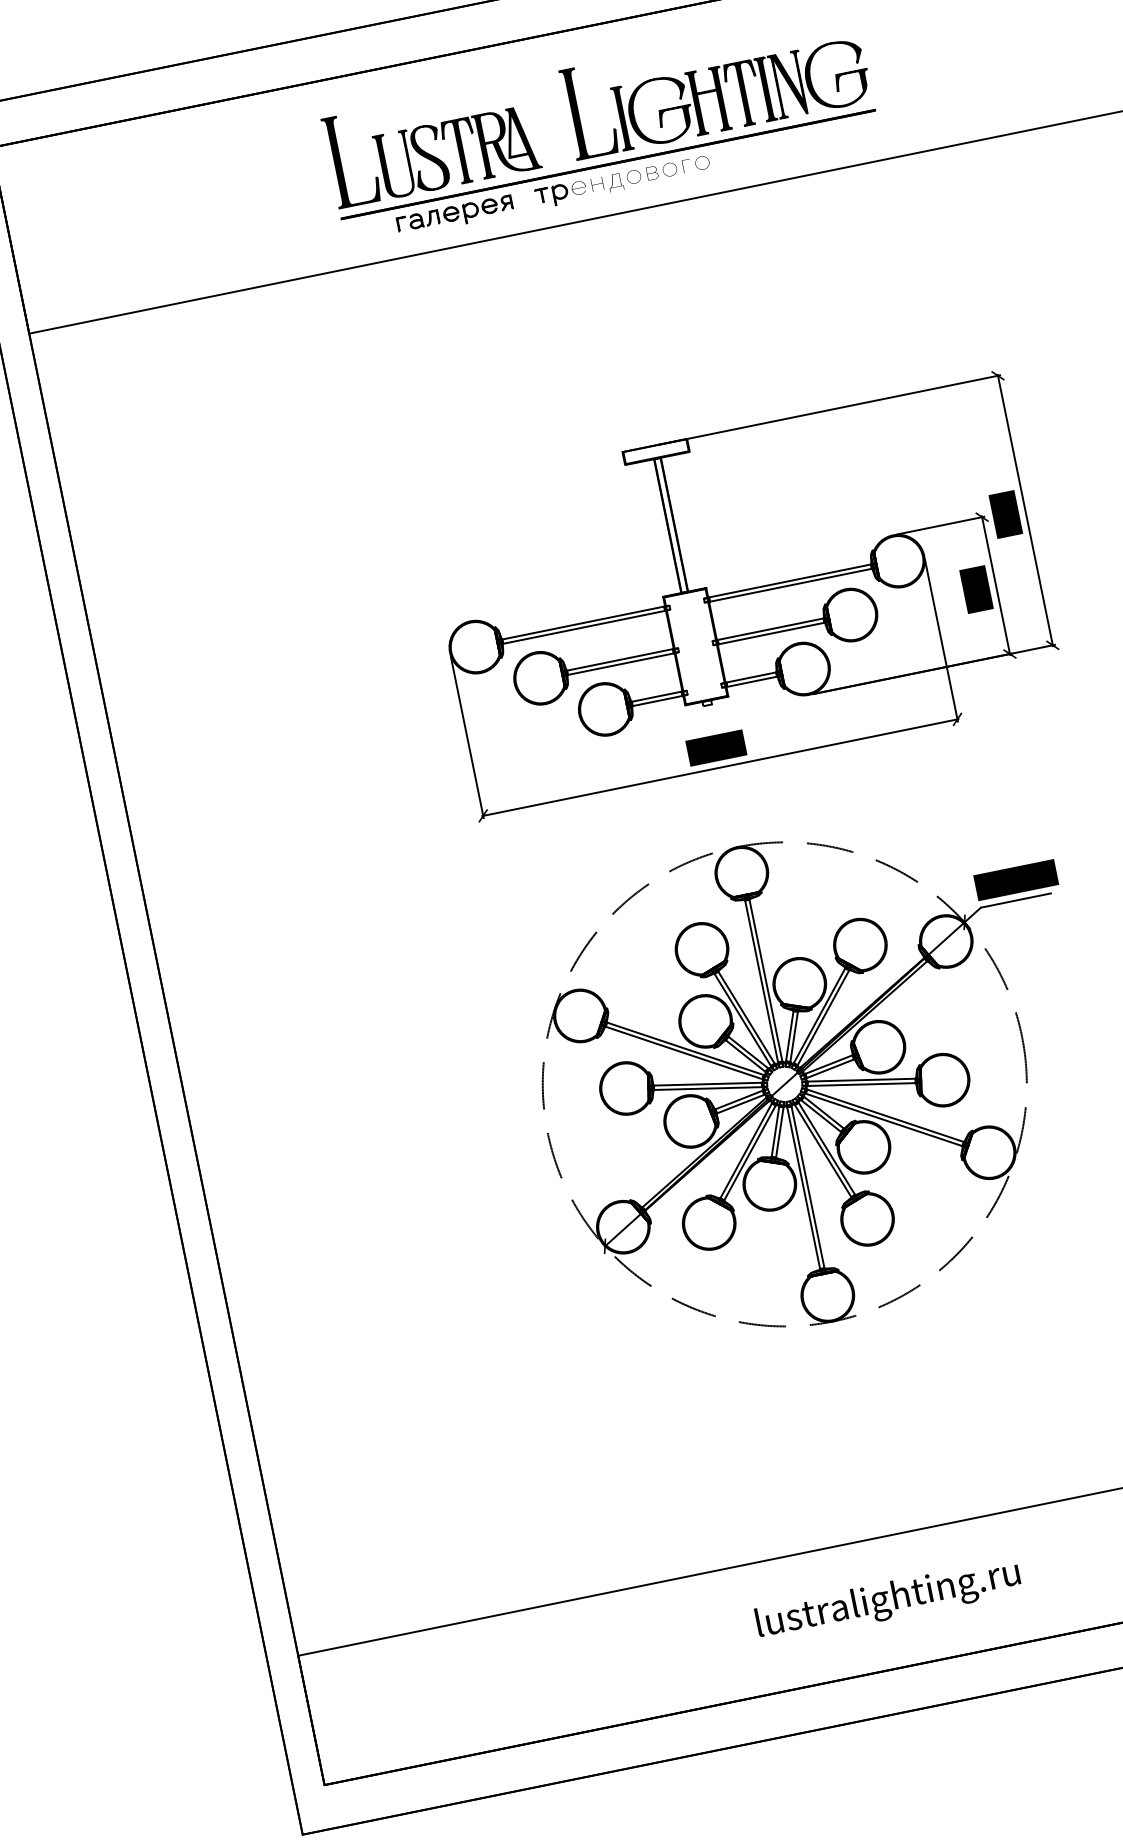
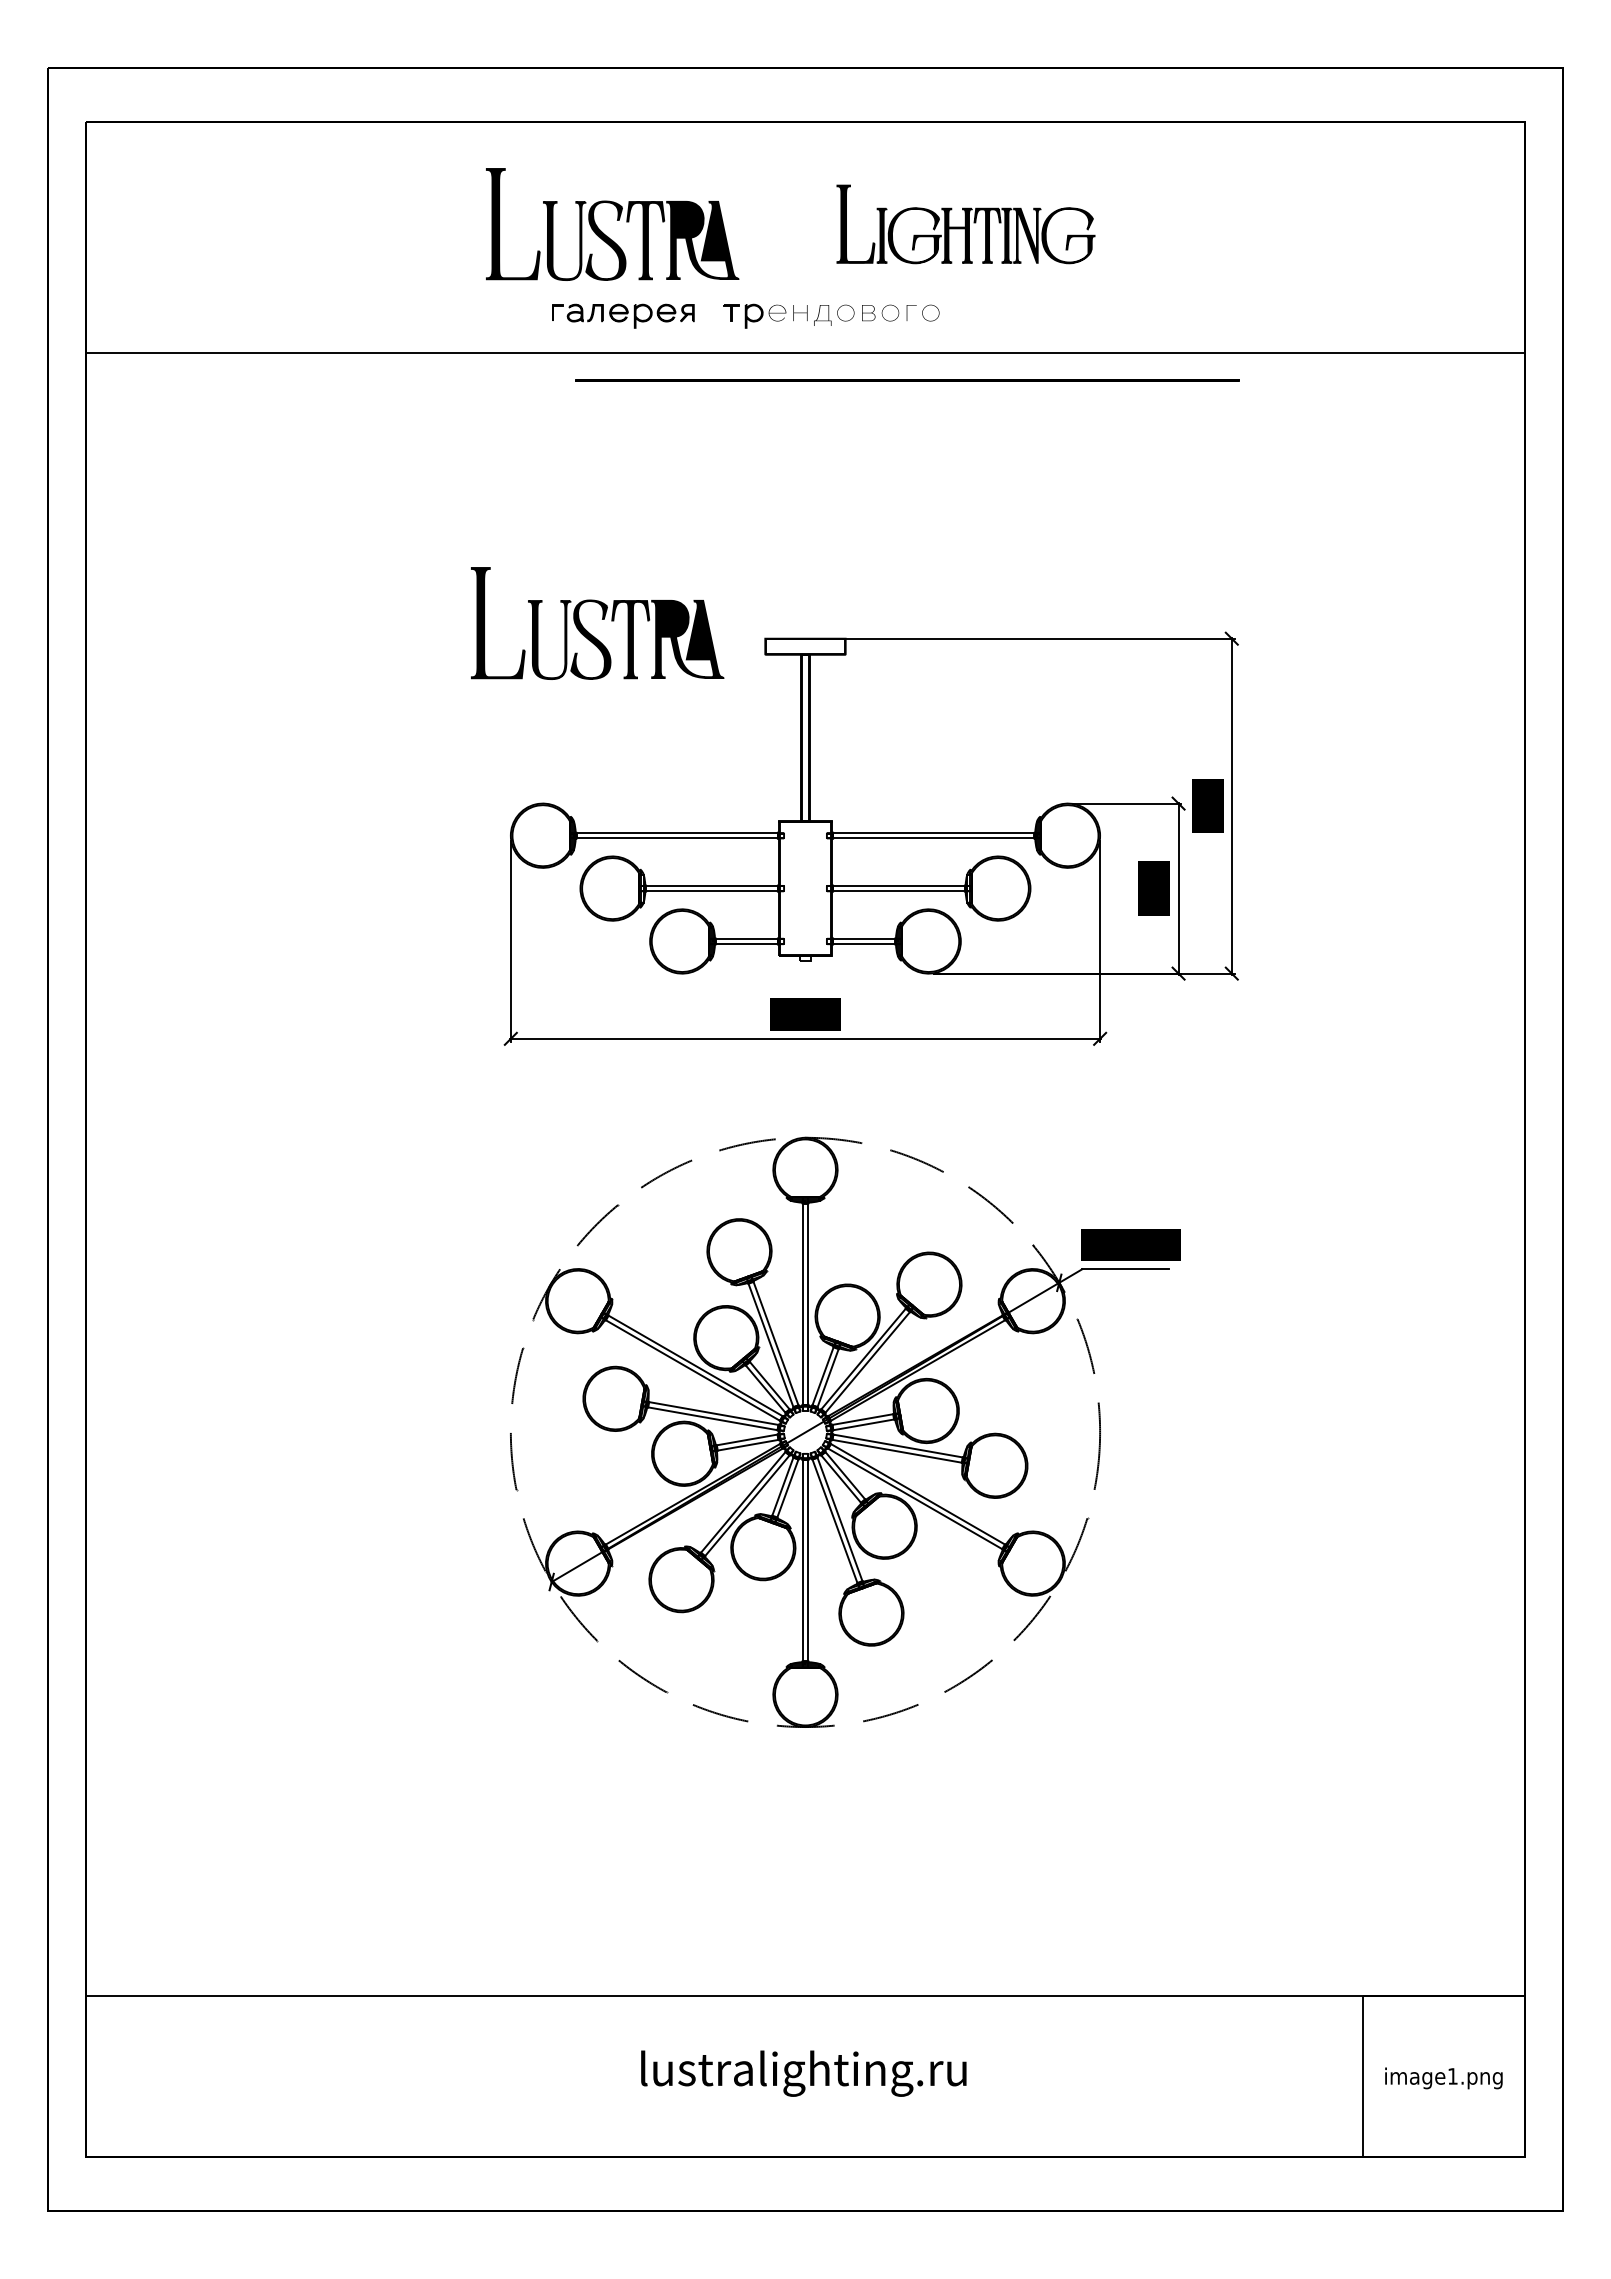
part: (715, 86) -> (965, 224), size x0.7
line: (608, 164) -> (907, 380), moved
part: (488, 463) -> (602, 619), added

